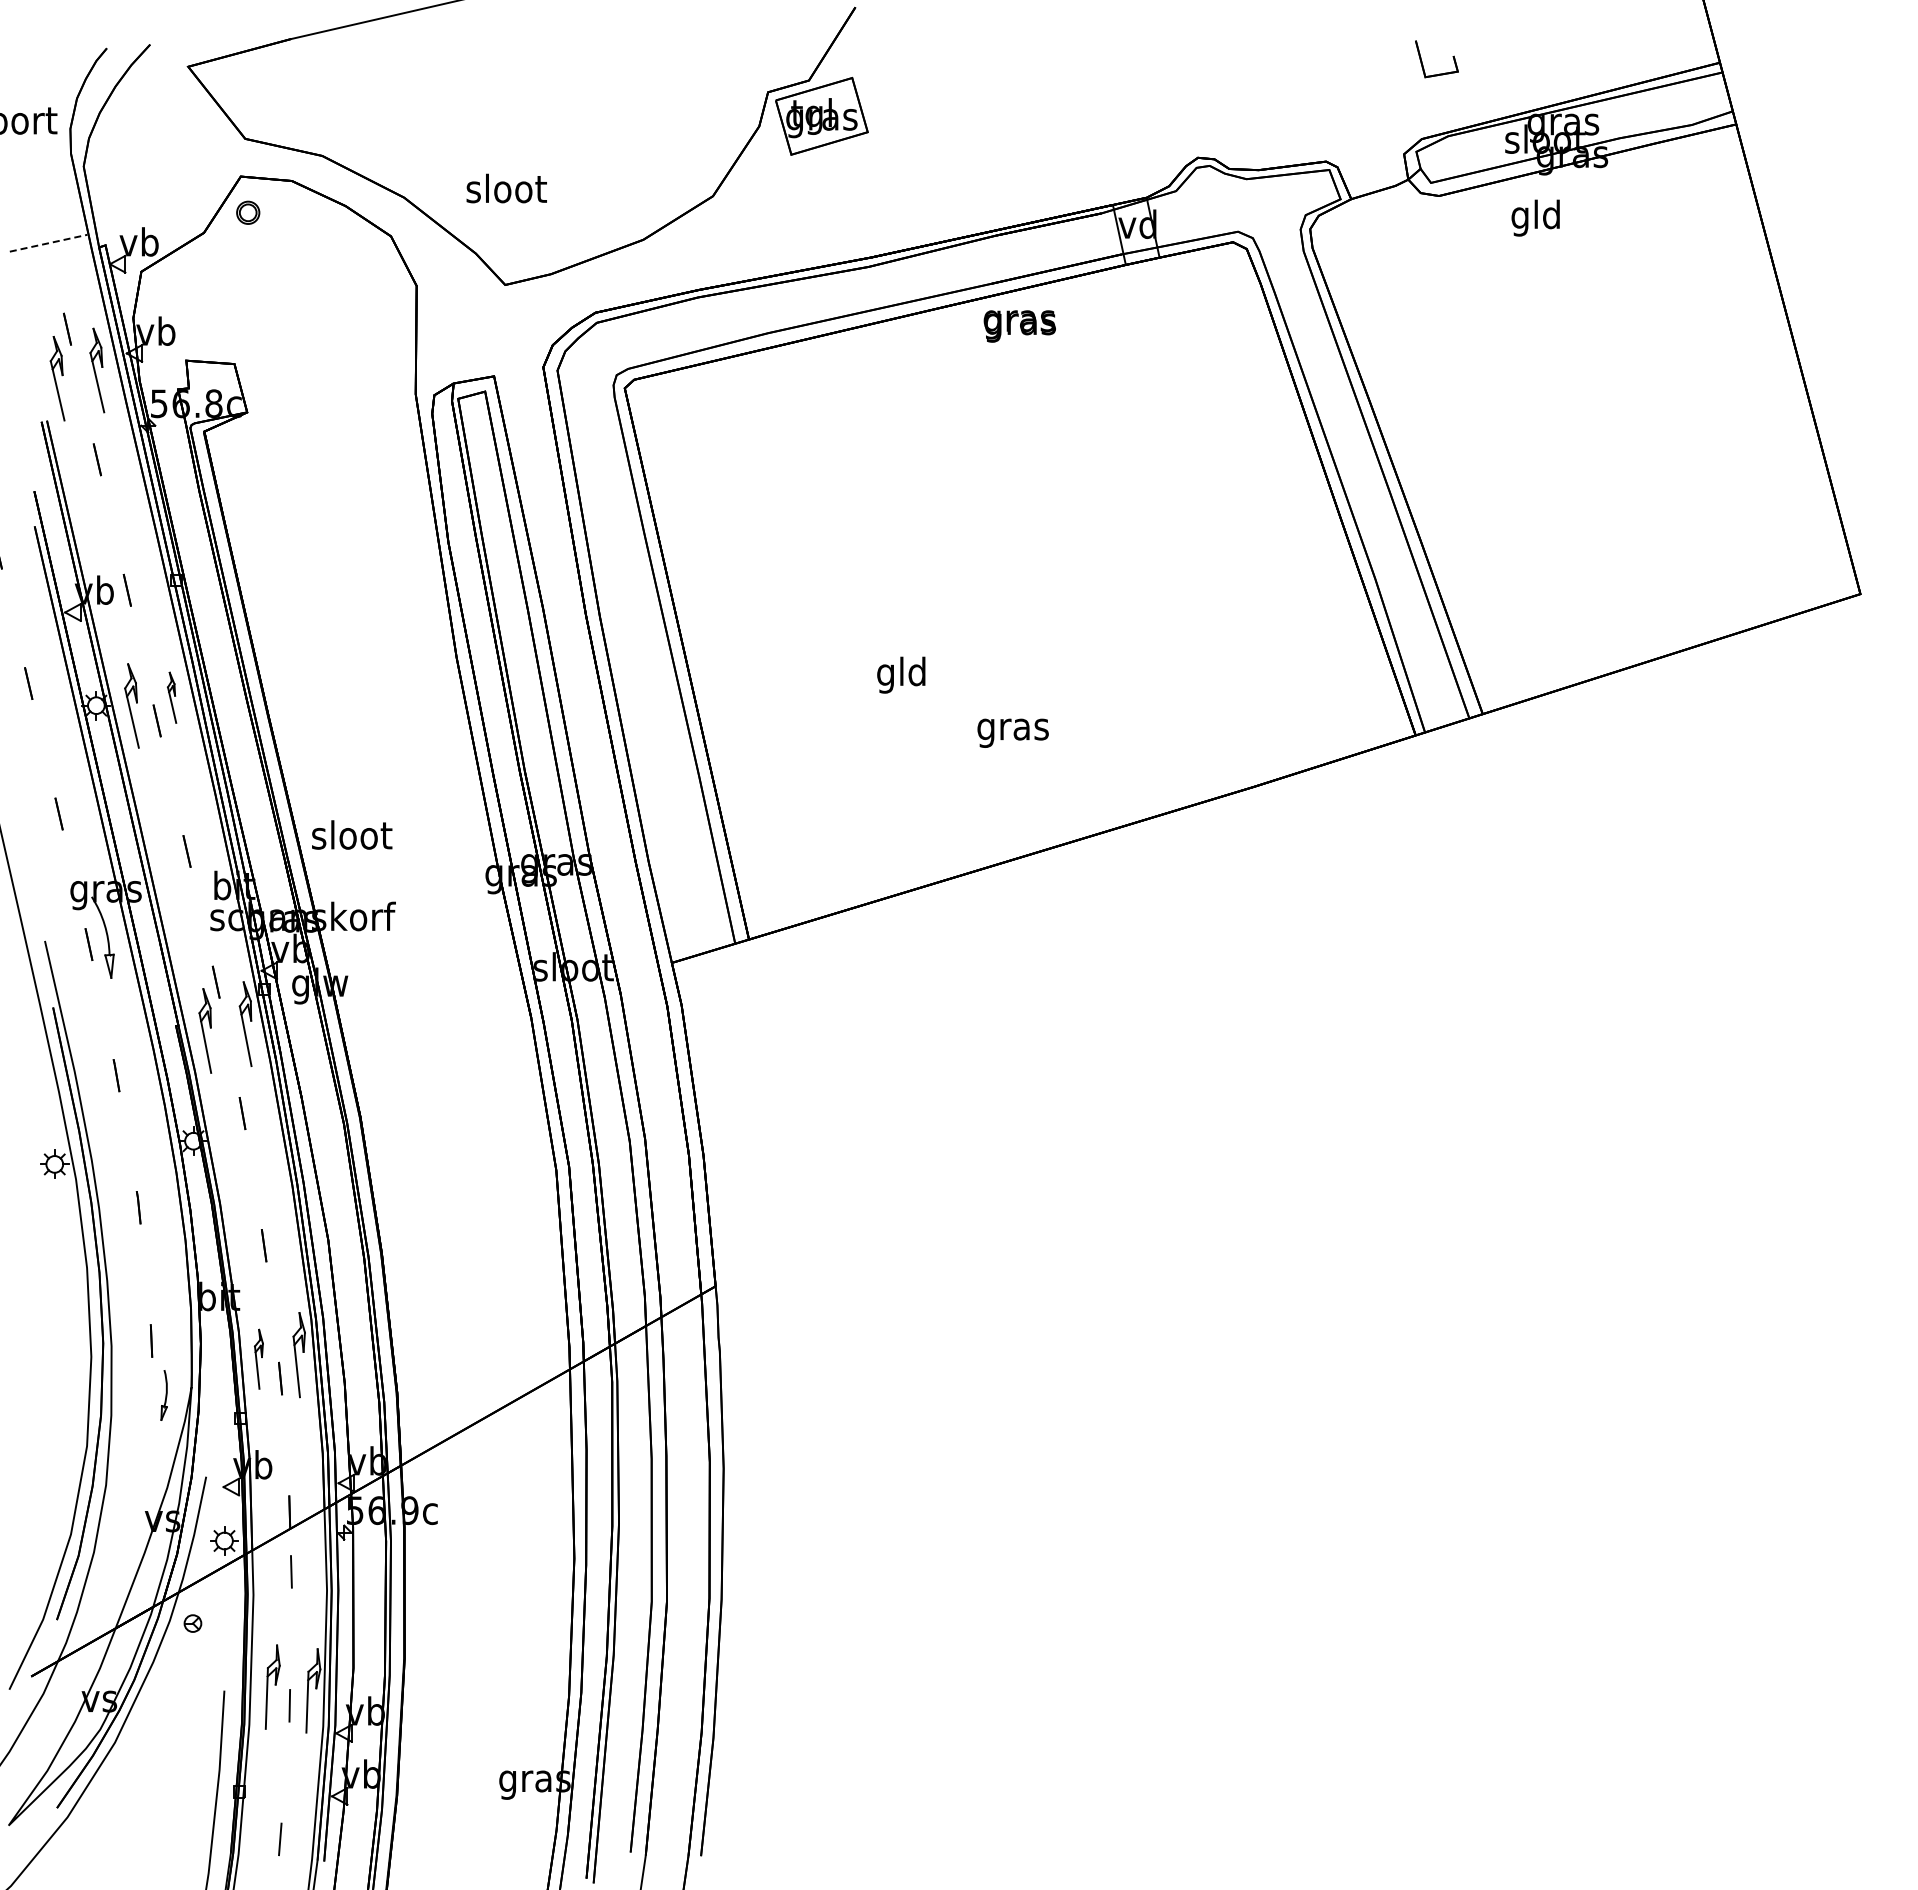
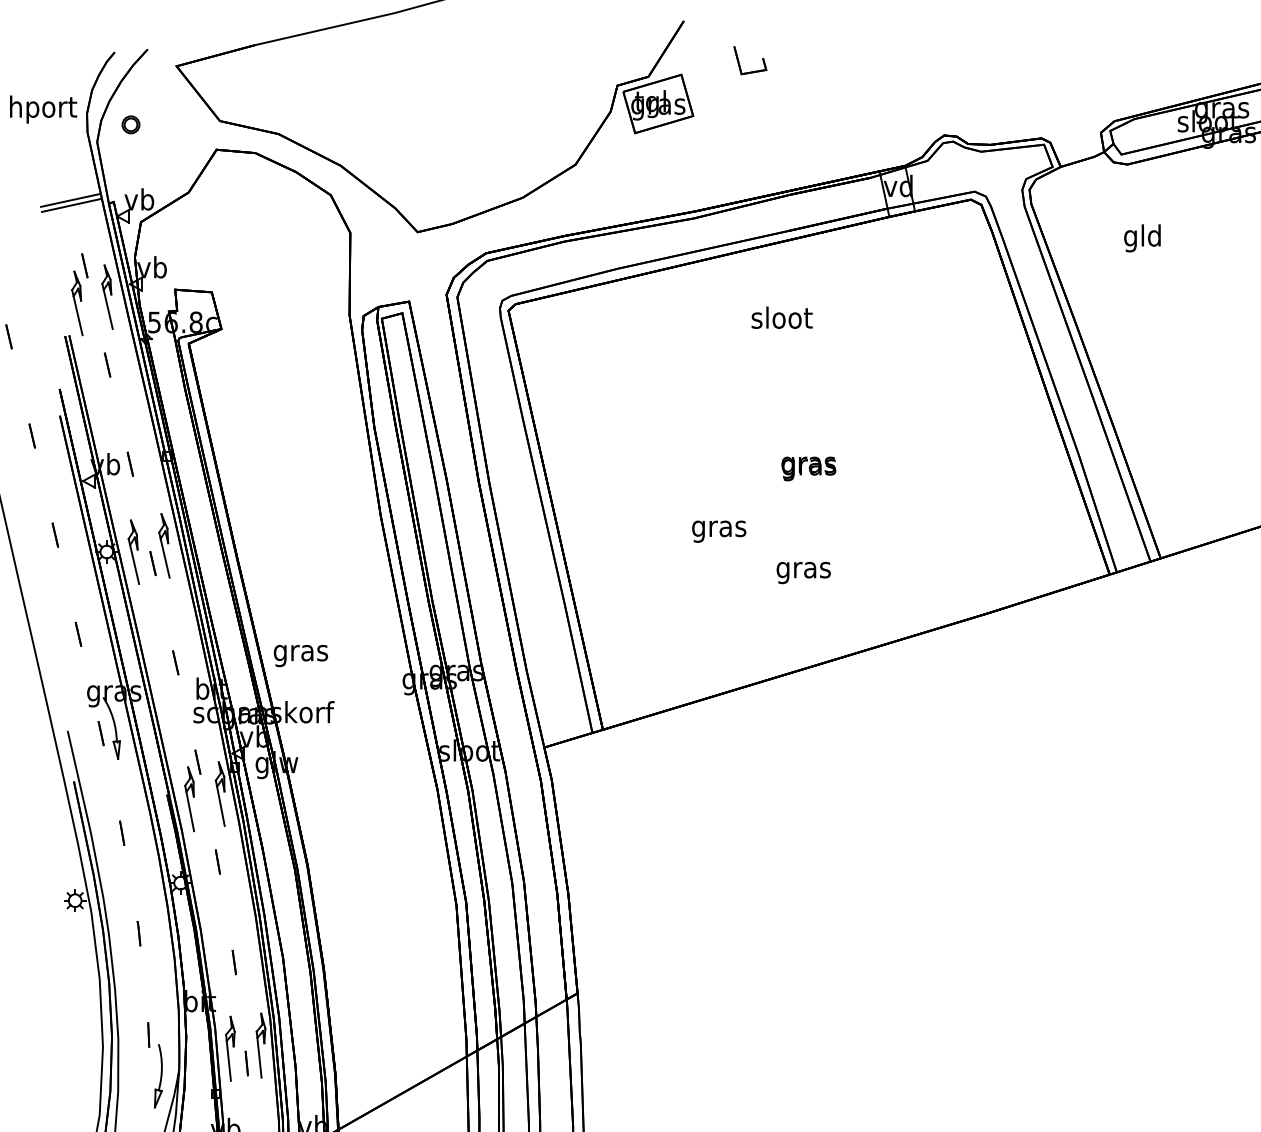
part: (1423, 64) -> (740, 64), moved
text: (506, 188) -> (781, 317), moved
part: (248, 212) -> (131, 124), moved
text: (1535, 217) -> (1142, 237), moved
line: (48, 243) -> (70, 200), dashed -> solid
line: (49, 249) -> (71, 205), added
text: (1019, 326) -> (808, 468), moved
text: (901, 674) -> (718, 528), gld -> gras
part: (171, 697) -> (163, 545), size x1.67
text: (352, 838) -> (301, 652), sloot -> gras
part: (258, 1359) -> (230, 1049), size x1.43
part: (163, 1395) -> (157, 1076), size x1.67

